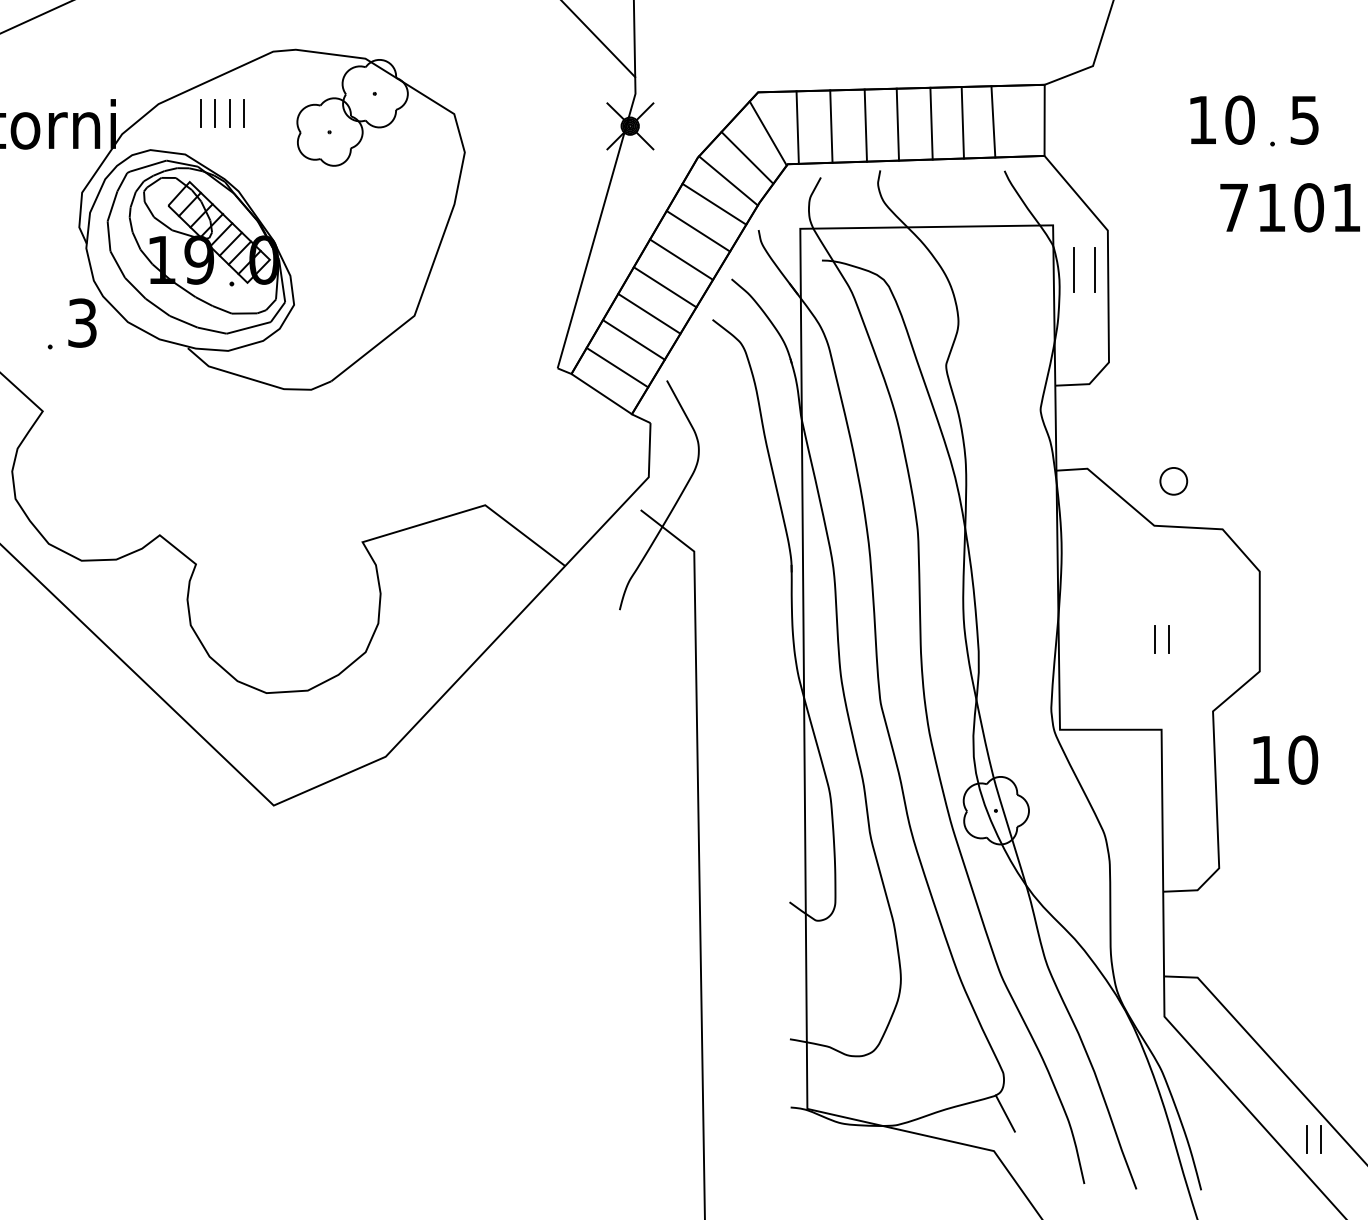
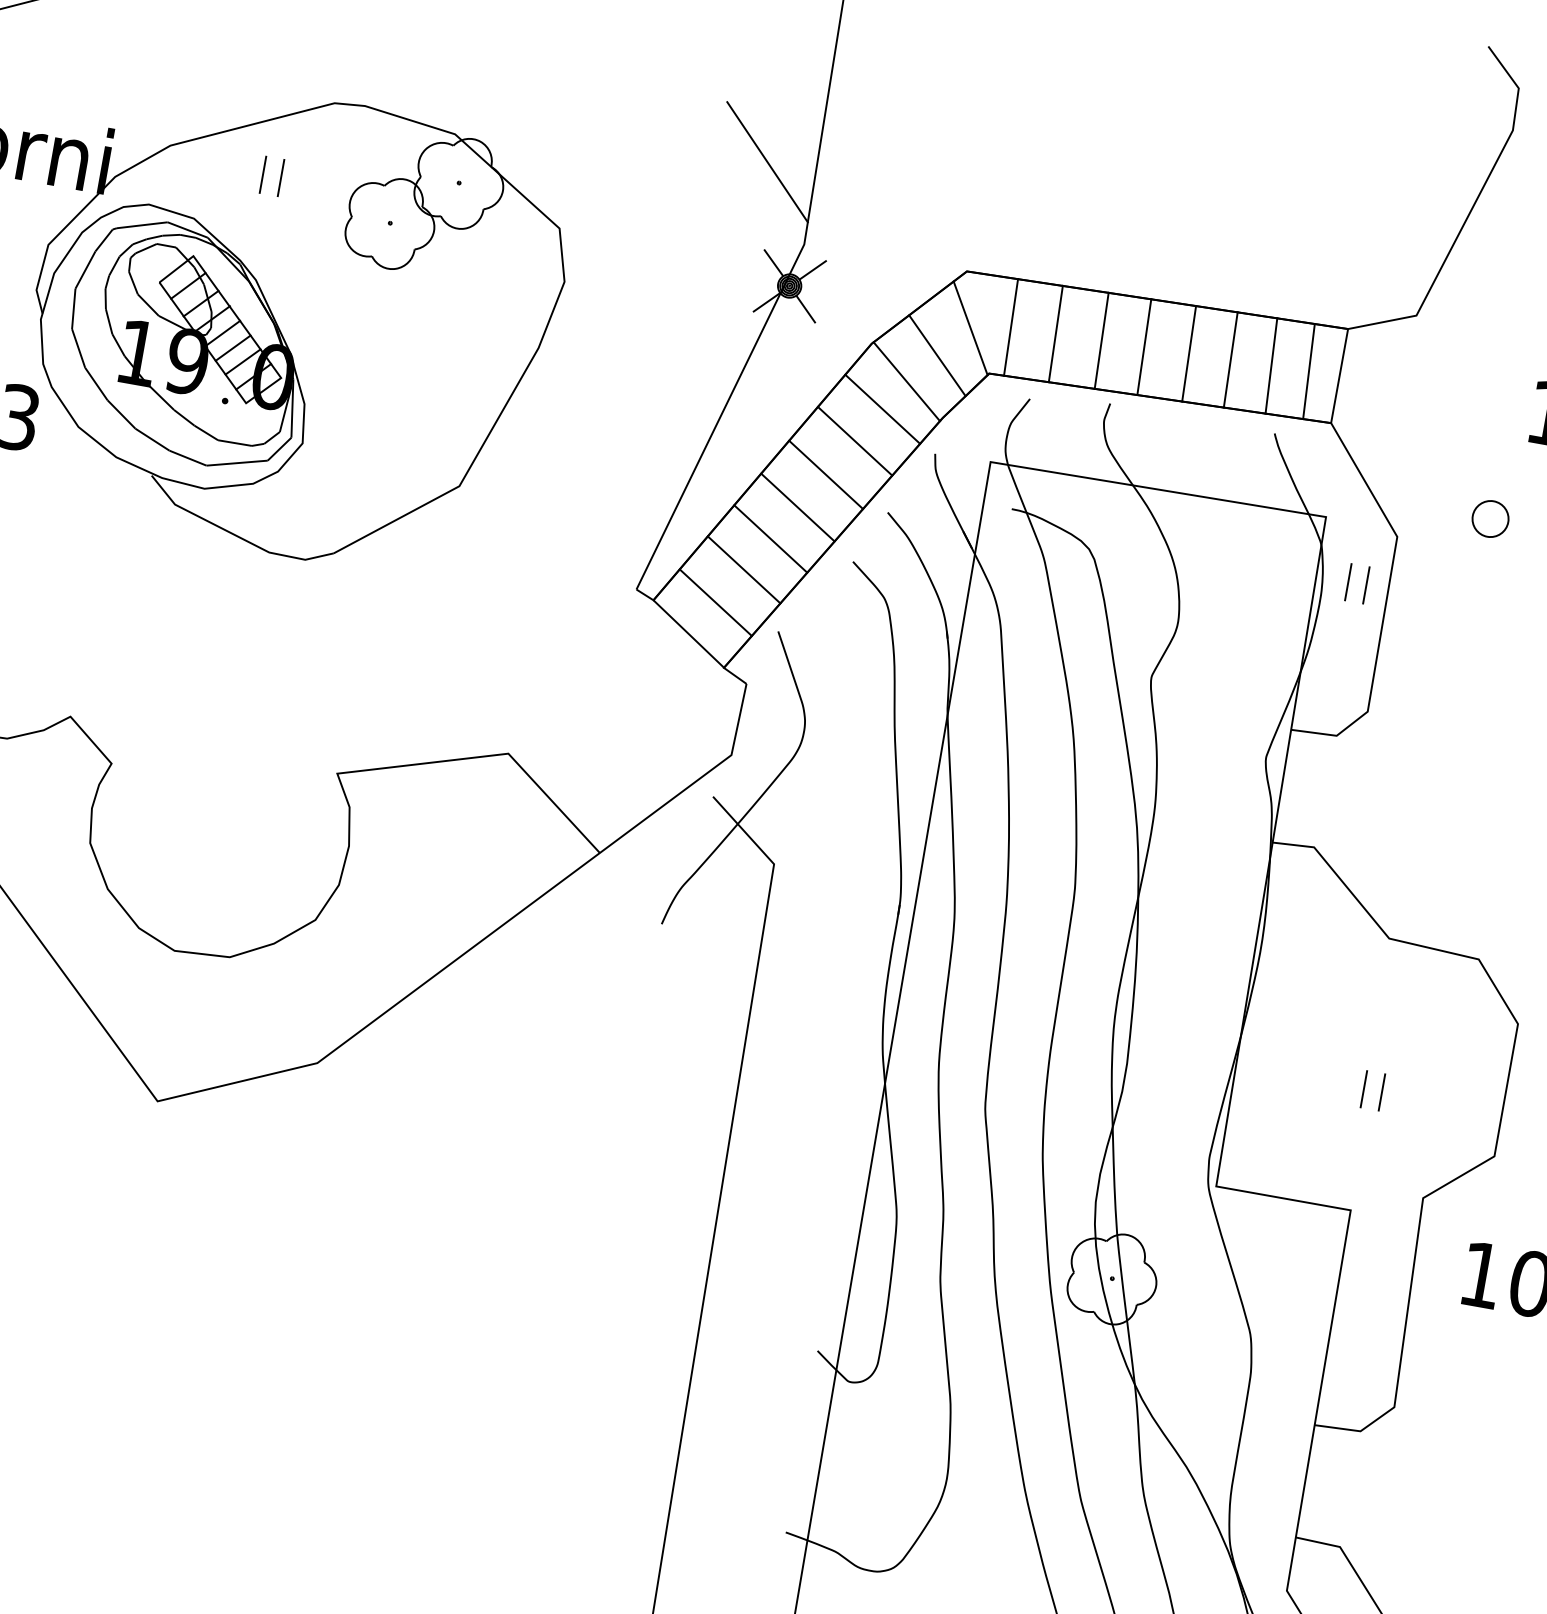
part: (207, 113) -> (233, 169), removed
line: (1021, 120) -> (1308, 370), added
part: (1084, 270) -> (1356, 584), size x0.62
part: (1173, 481) -> (1490, 519), moved

